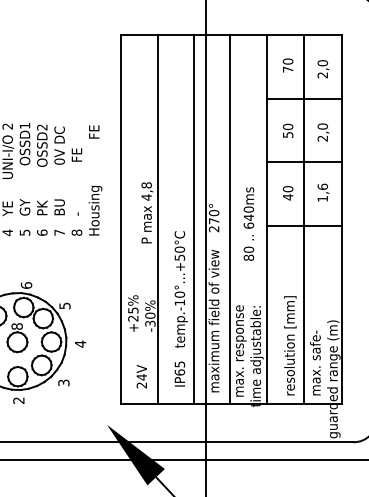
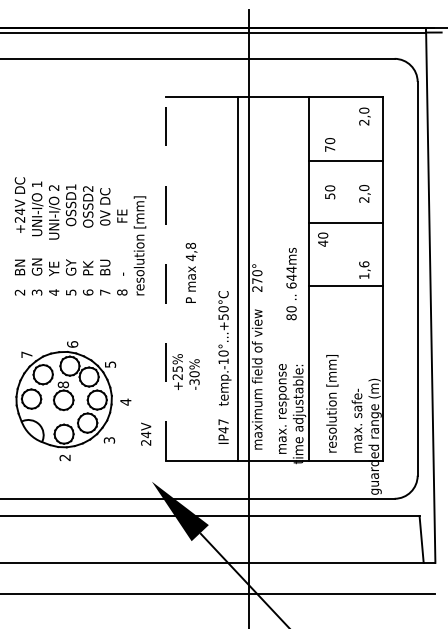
text: (288, 65) -> (330, 144), moved
text: (323, 69) -> (364, 116), moved
text: (95, 179) -> (140, 240), Housing           FE -> resolution [mm]
text: (323, 192) -> (364, 269), moved
text: (288, 193) -> (323, 239), moved
text: (248, 209) -> (291, 269), 640ms -> 644ms
line: (157, 218) -> (201, 278), removed
line: (230, 218) -> (273, 278), removed
line: (304, 218) -> (346, 278), removed
line: (120, 219) -> (165, 279), solid -> dashed
text: (179, 368) -> (223, 426), IP65 -> IP47
text: (142, 375) -> (146, 433), moved

